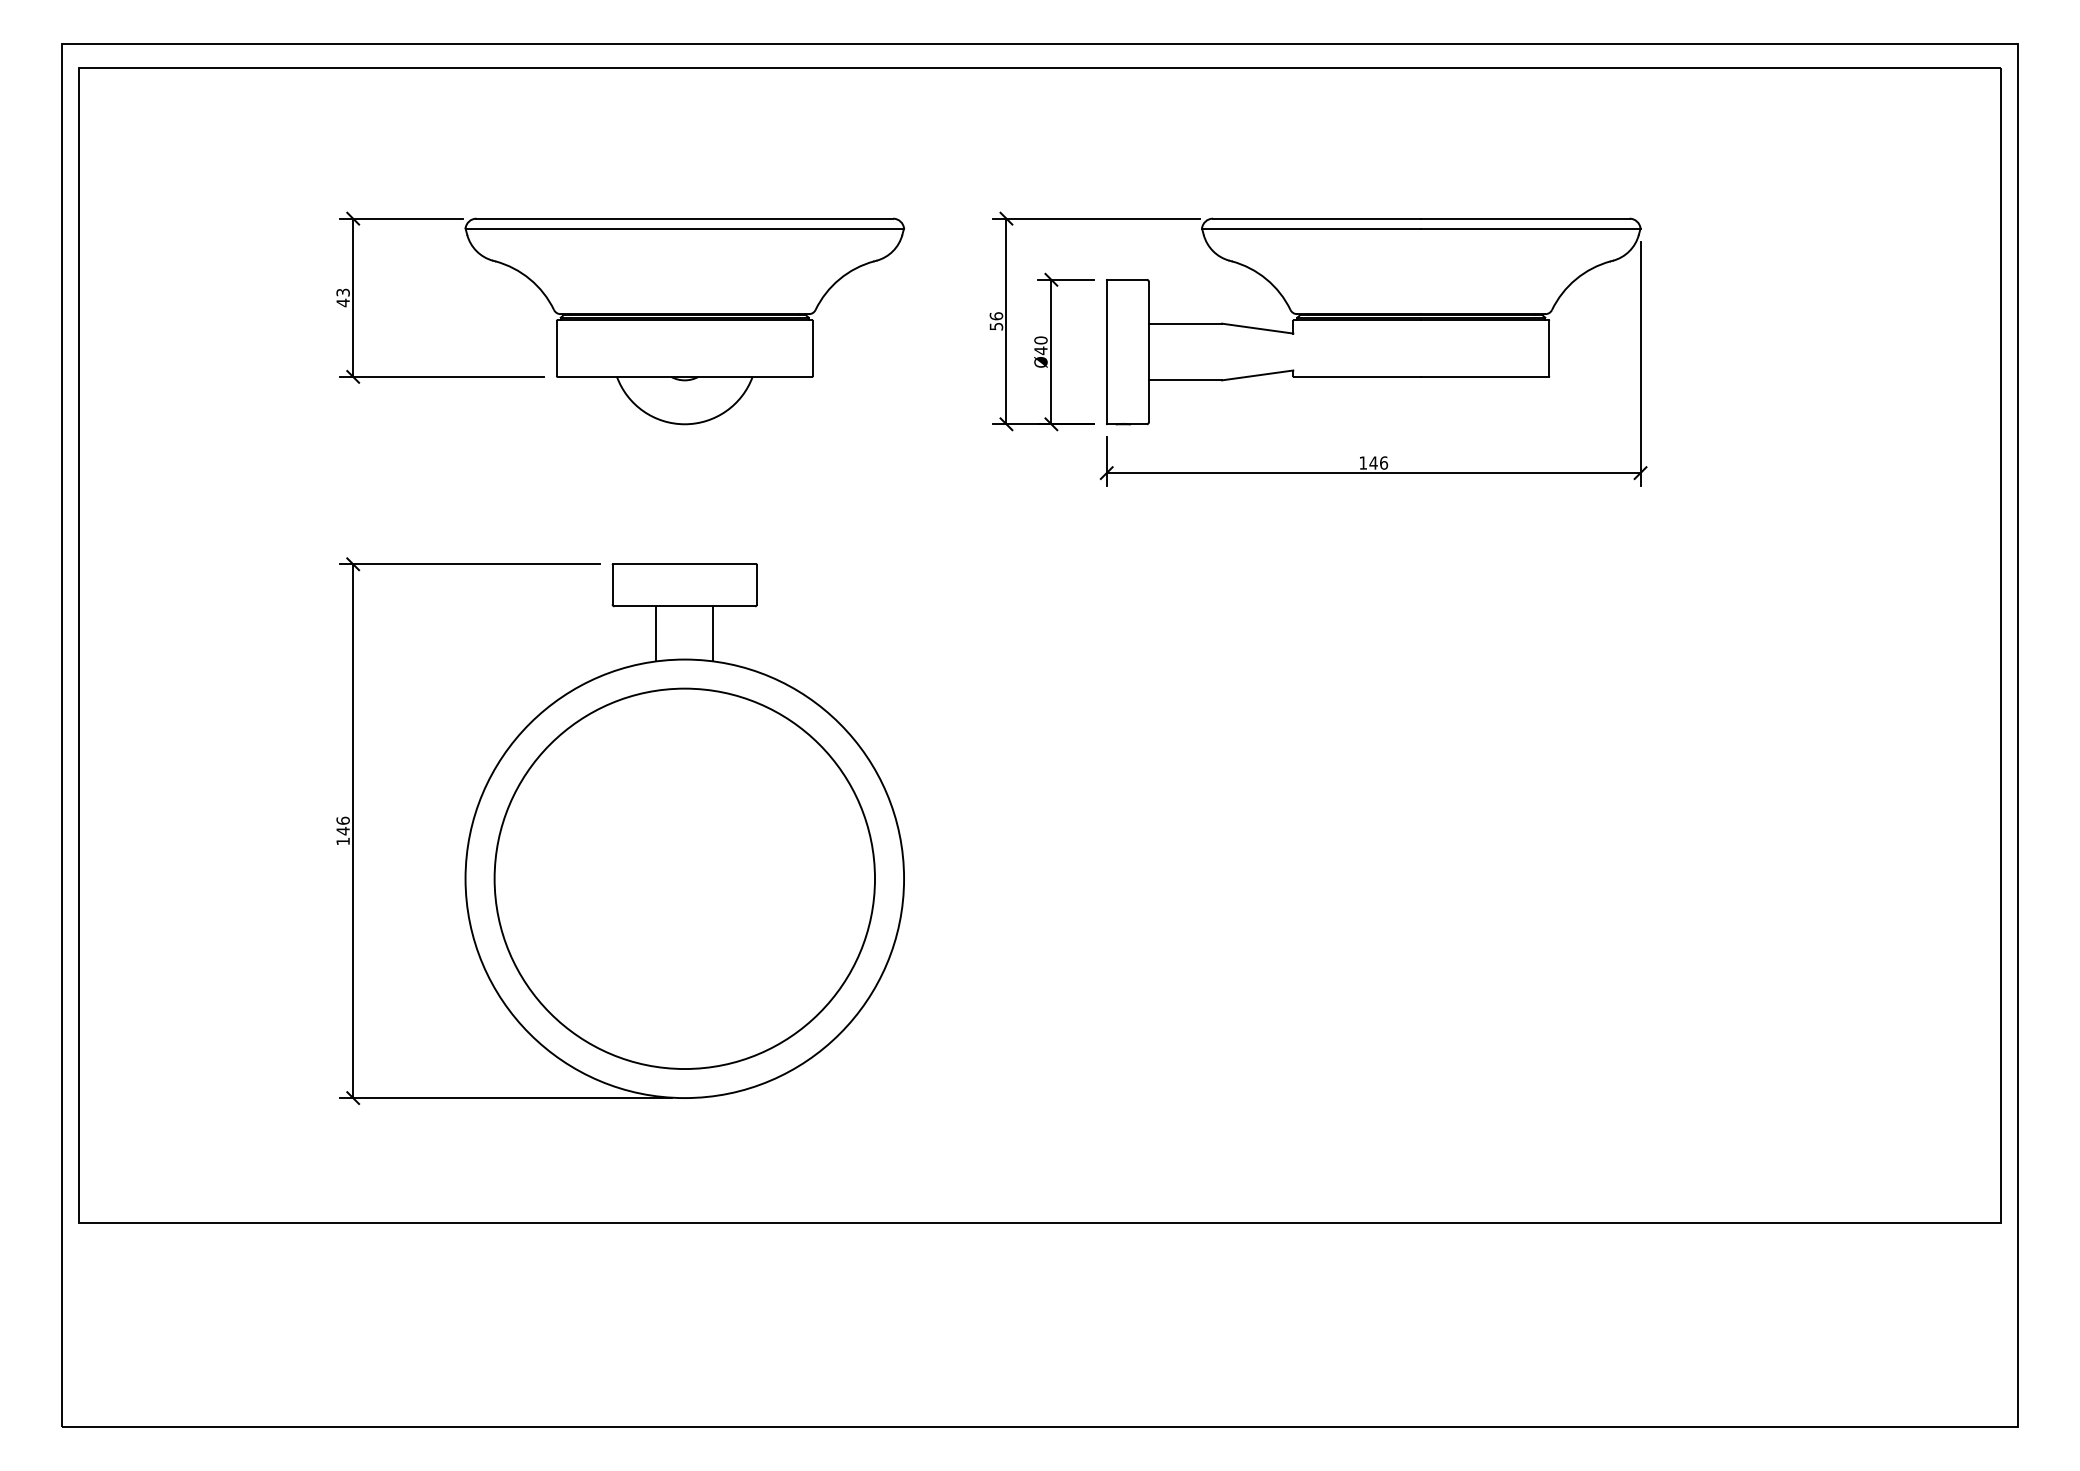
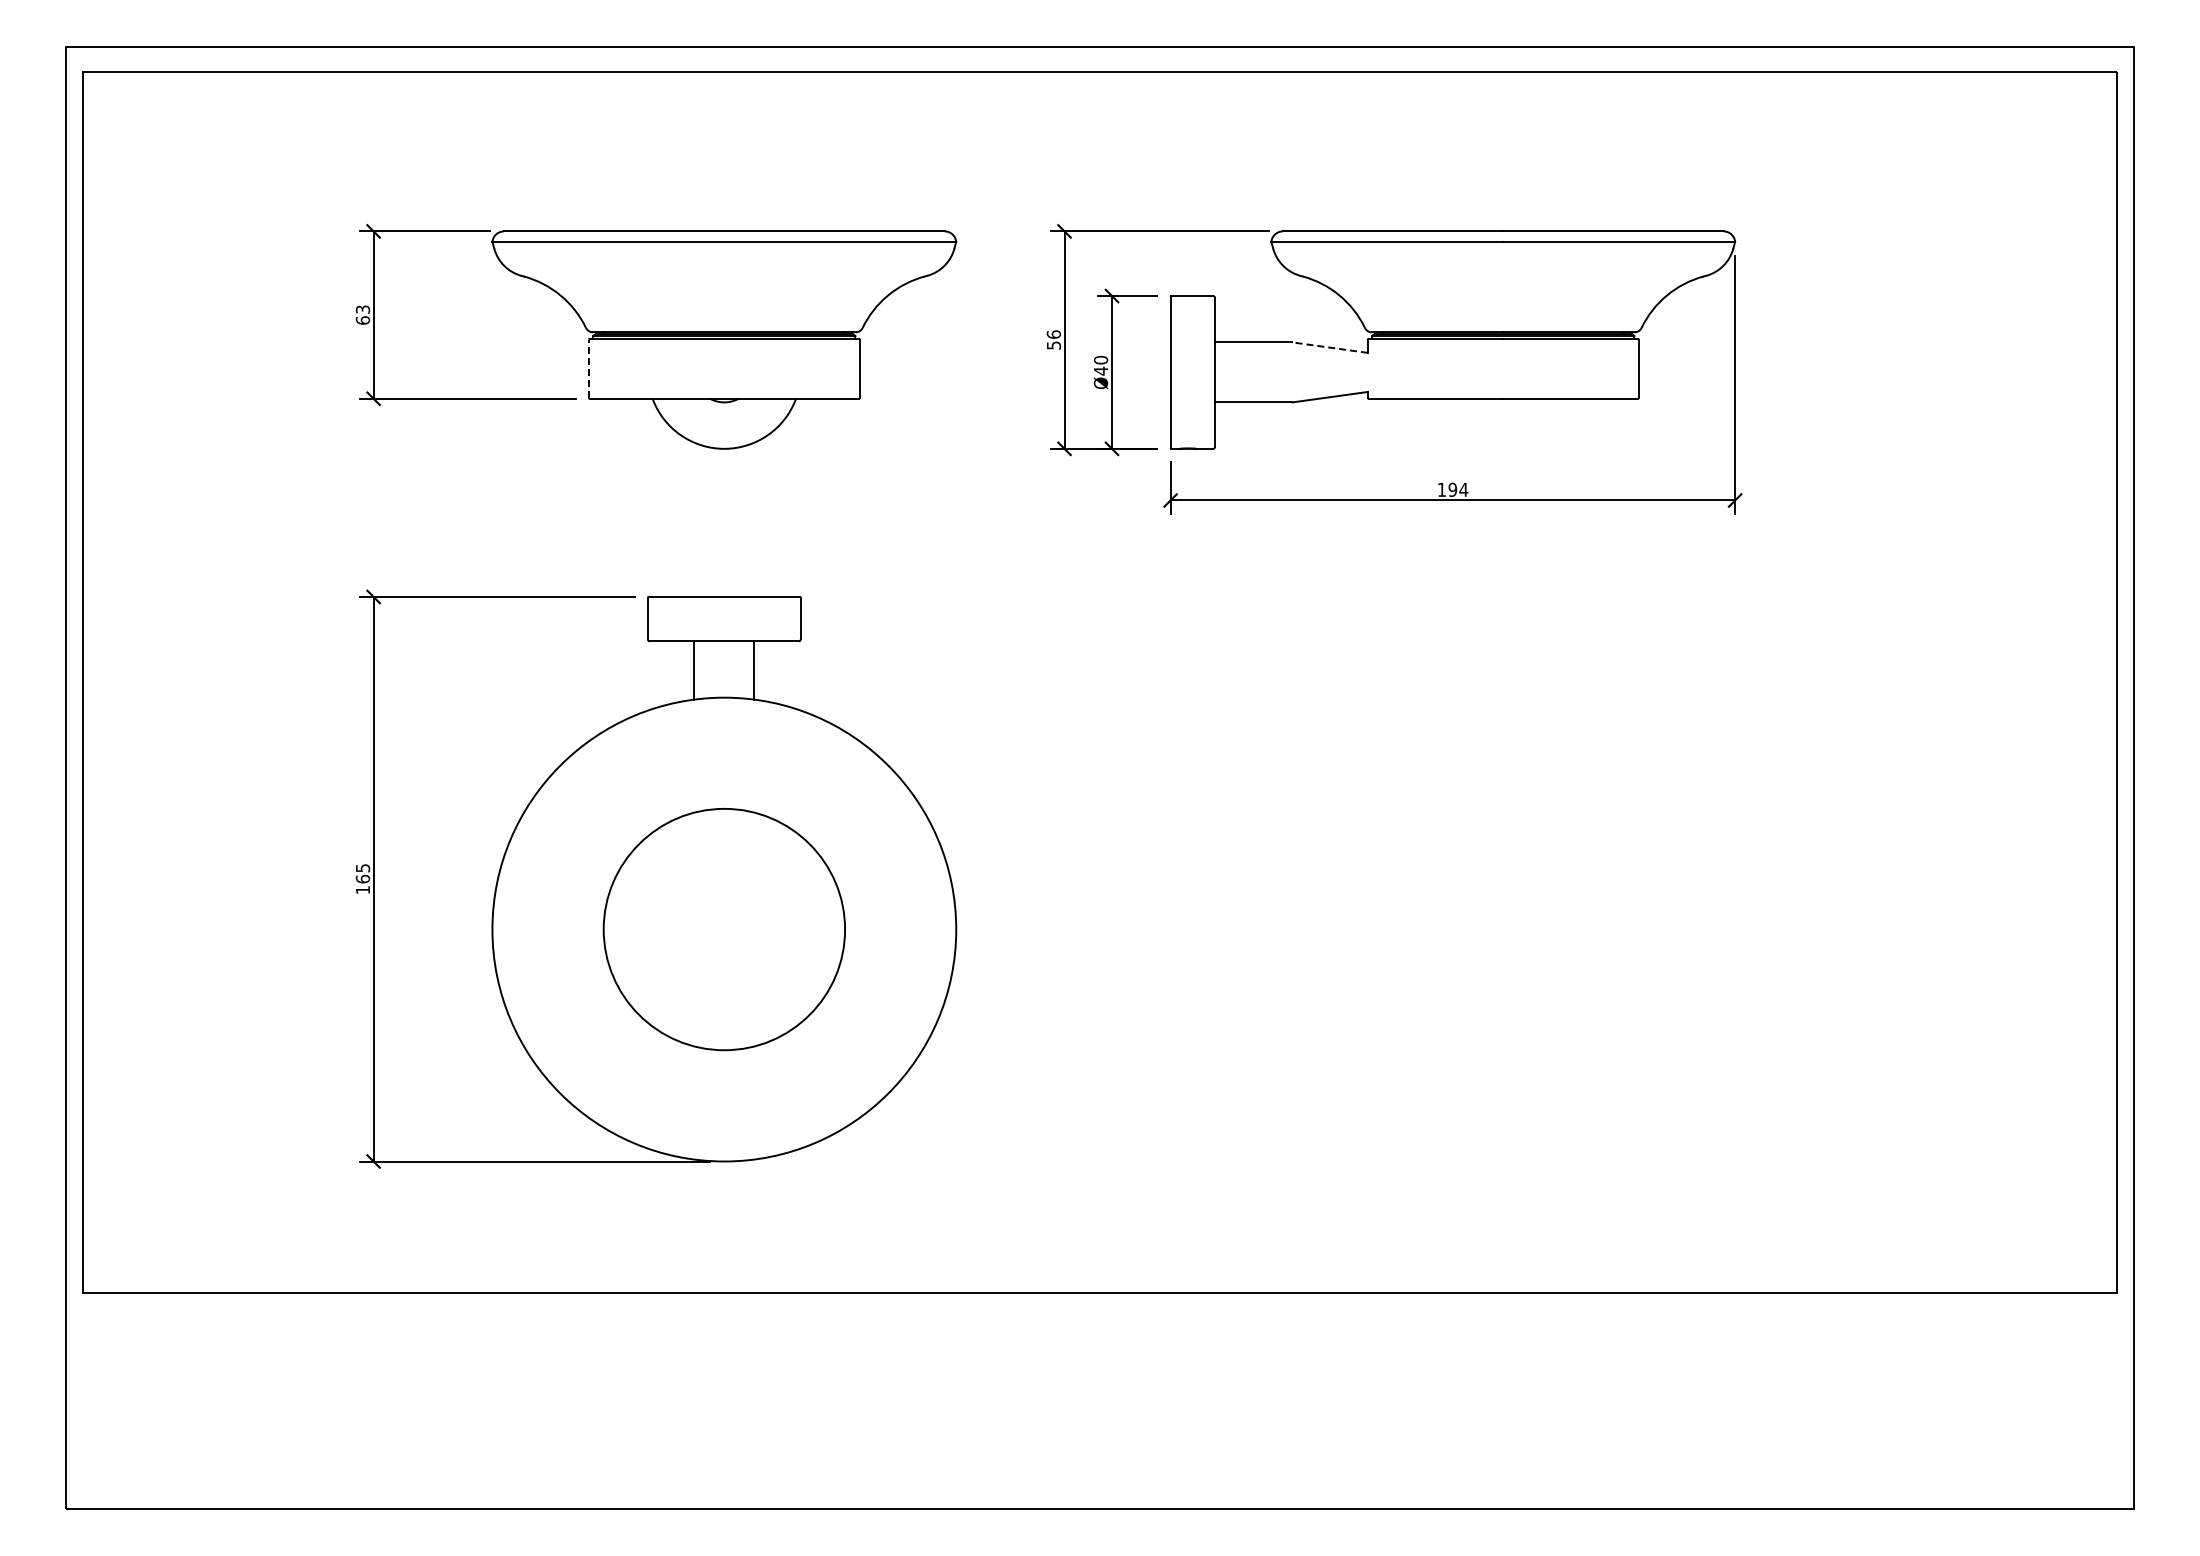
text: (342, 302) -> (362, 320), 43 -> 63
line: (1257, 328) -> (1330, 347), solid -> dashed
line: (556, 348) -> (588, 368), solid -> dashed
text: (1378, 462) -> (1458, 489), 146 -> 194
text: (342, 825) -> (362, 873), 146 -> 165
circle: (684, 878) -> (724, 929), size x0.6

